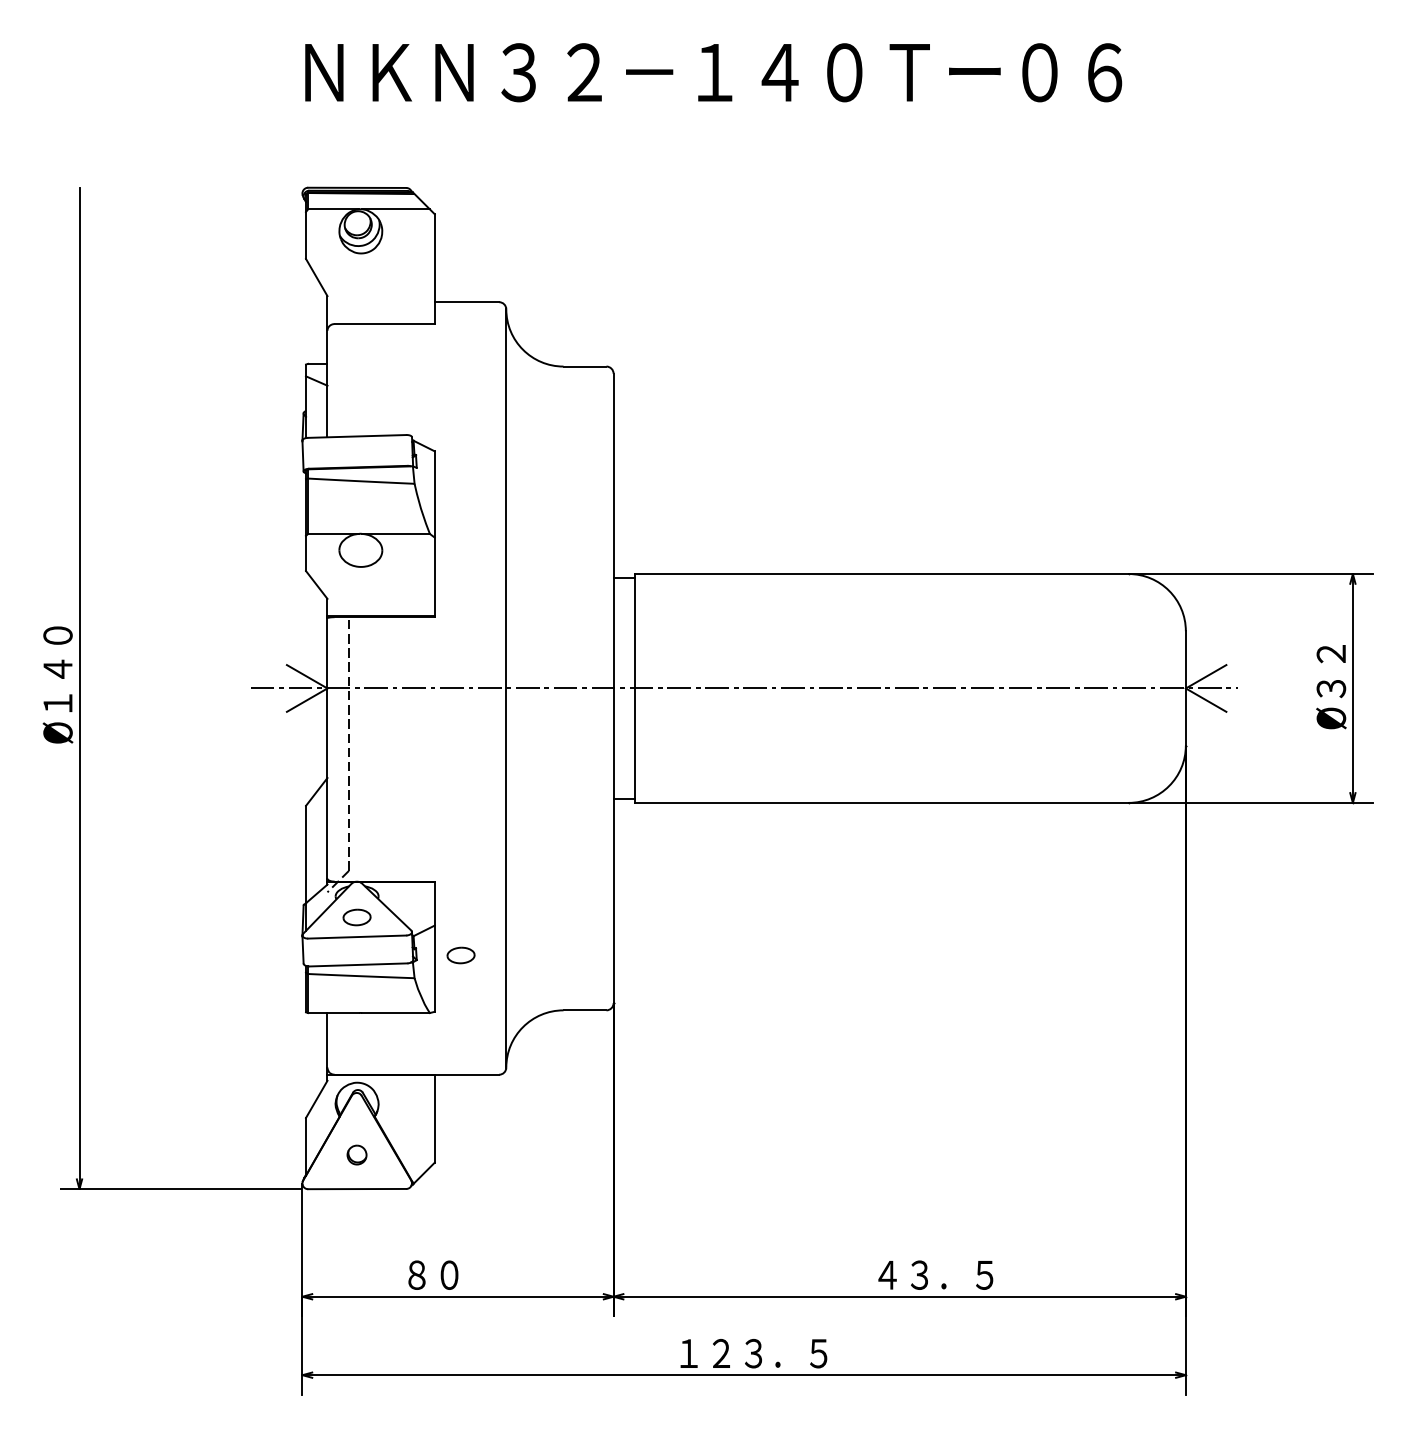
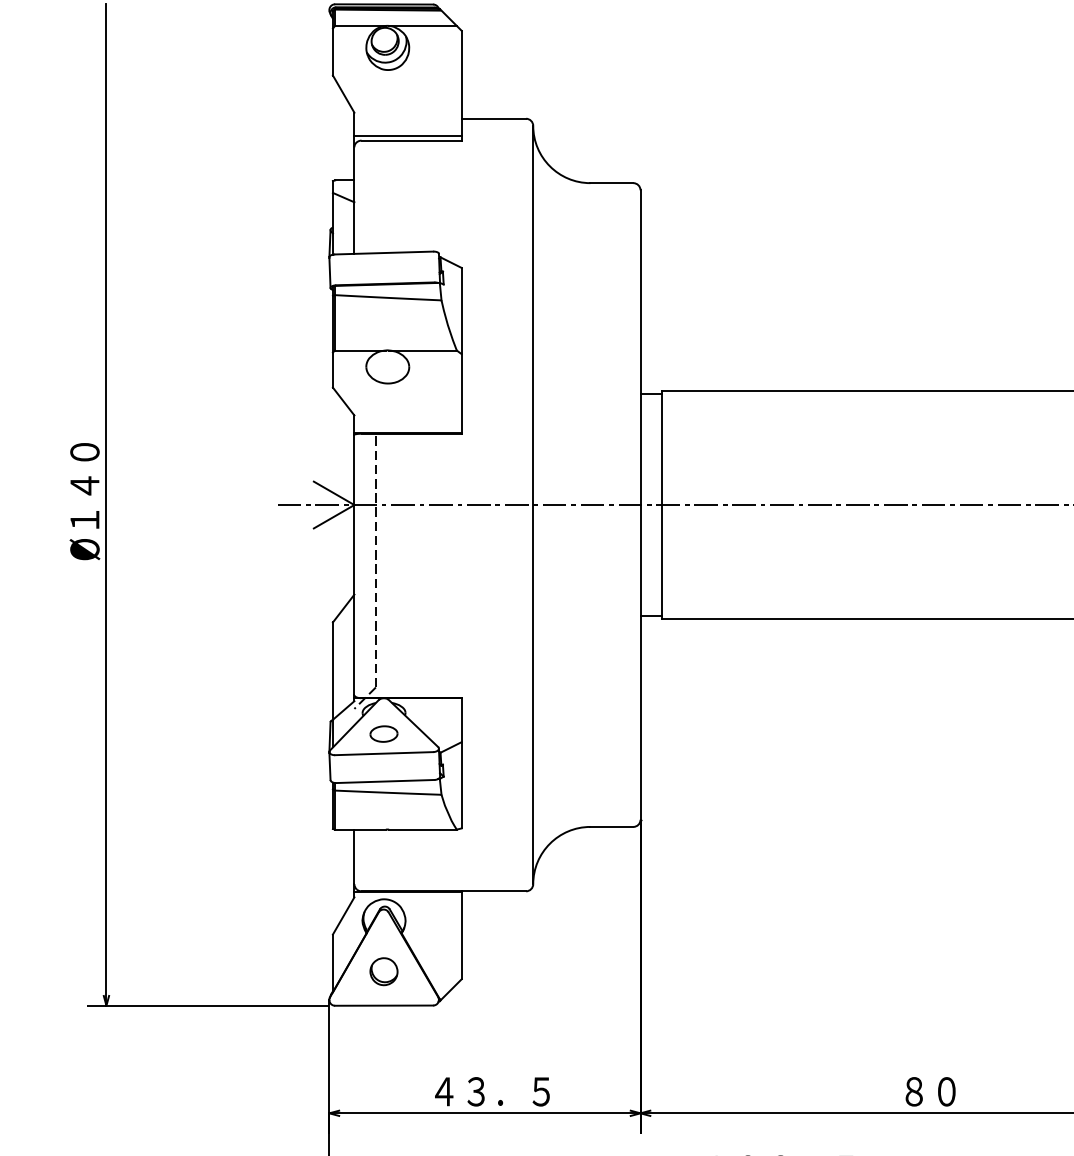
line: (380, 319) -> (407, 136), added
part: (460, 955) -> (487, 772), removed
part: (356, 1154) -> (383, 971), size x1.43
text: (465, 1274) -> (492, 1091), ８０ -> ４３．５
text: (935, 1274) -> (962, 1091), ４３．５ -> ８０

